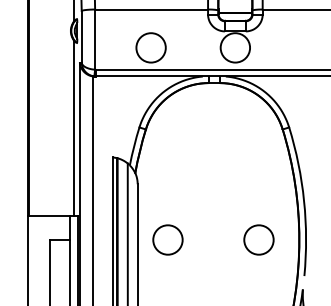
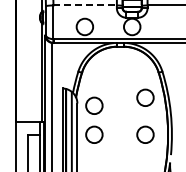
line: (152, 9) -> (85, 5), solid -> dashed
circle: (259, 173) -> (145, 97), added
circle: (168, 187) -> (94, 105), added

